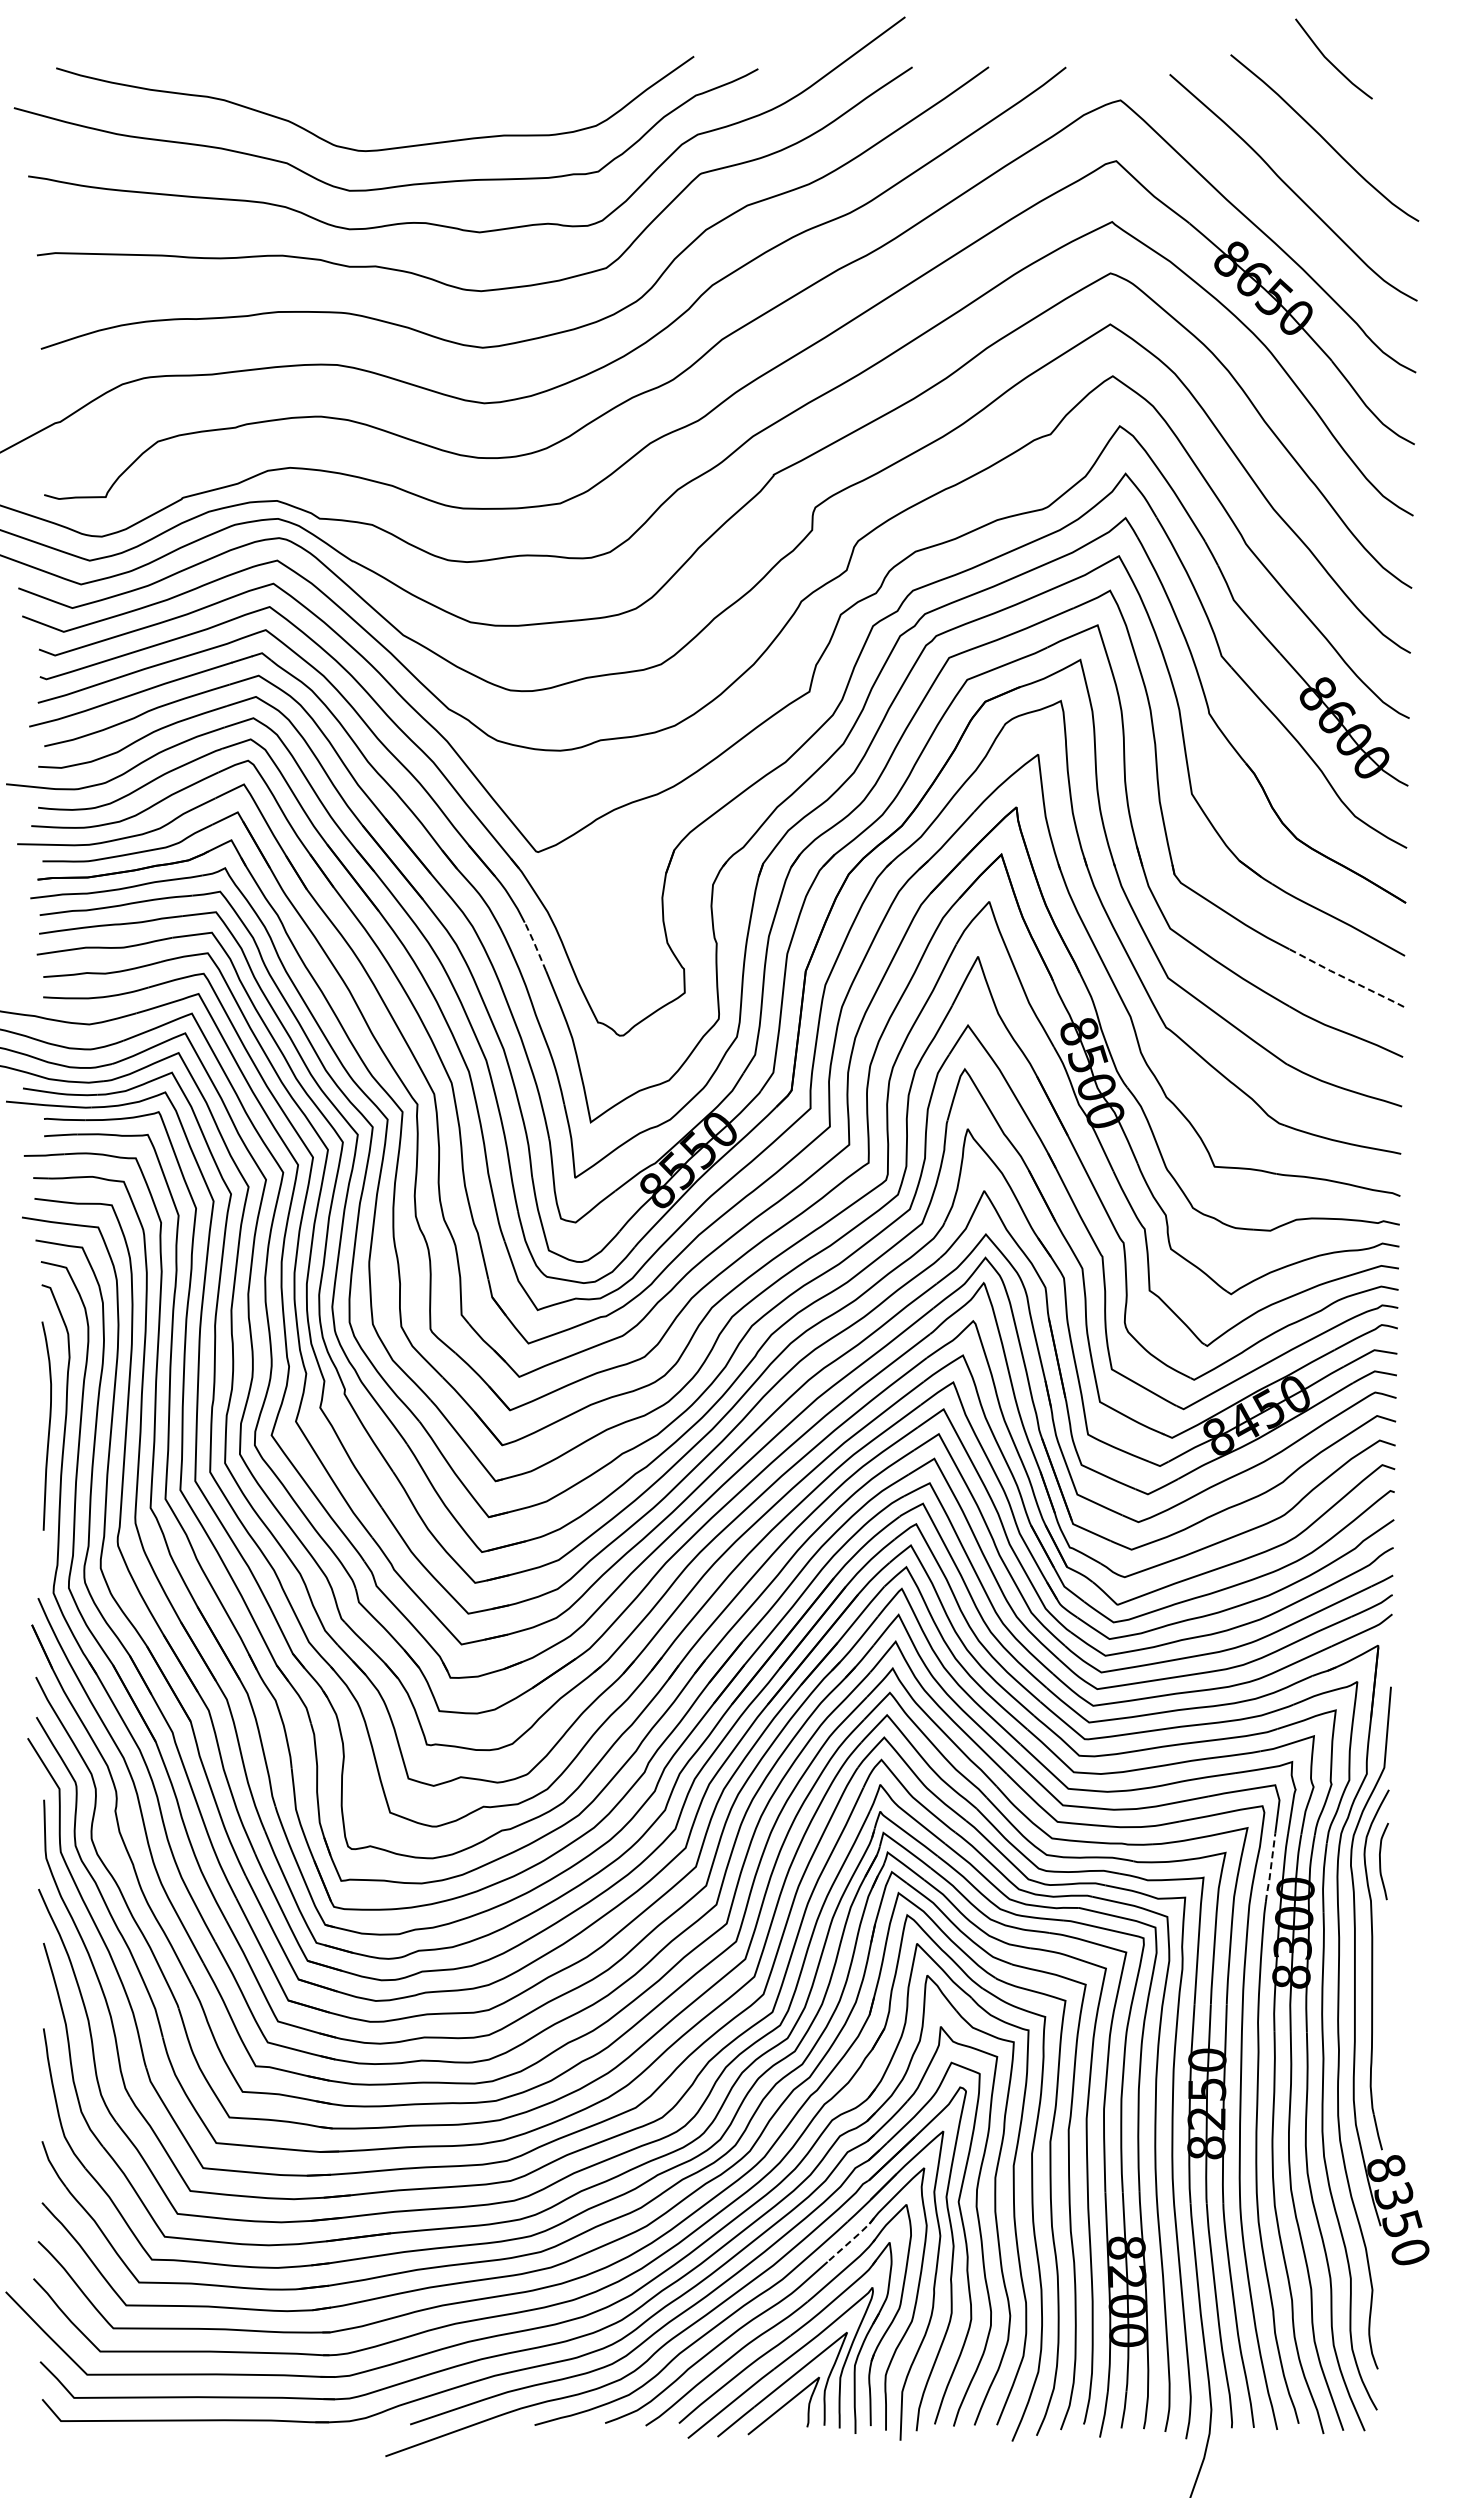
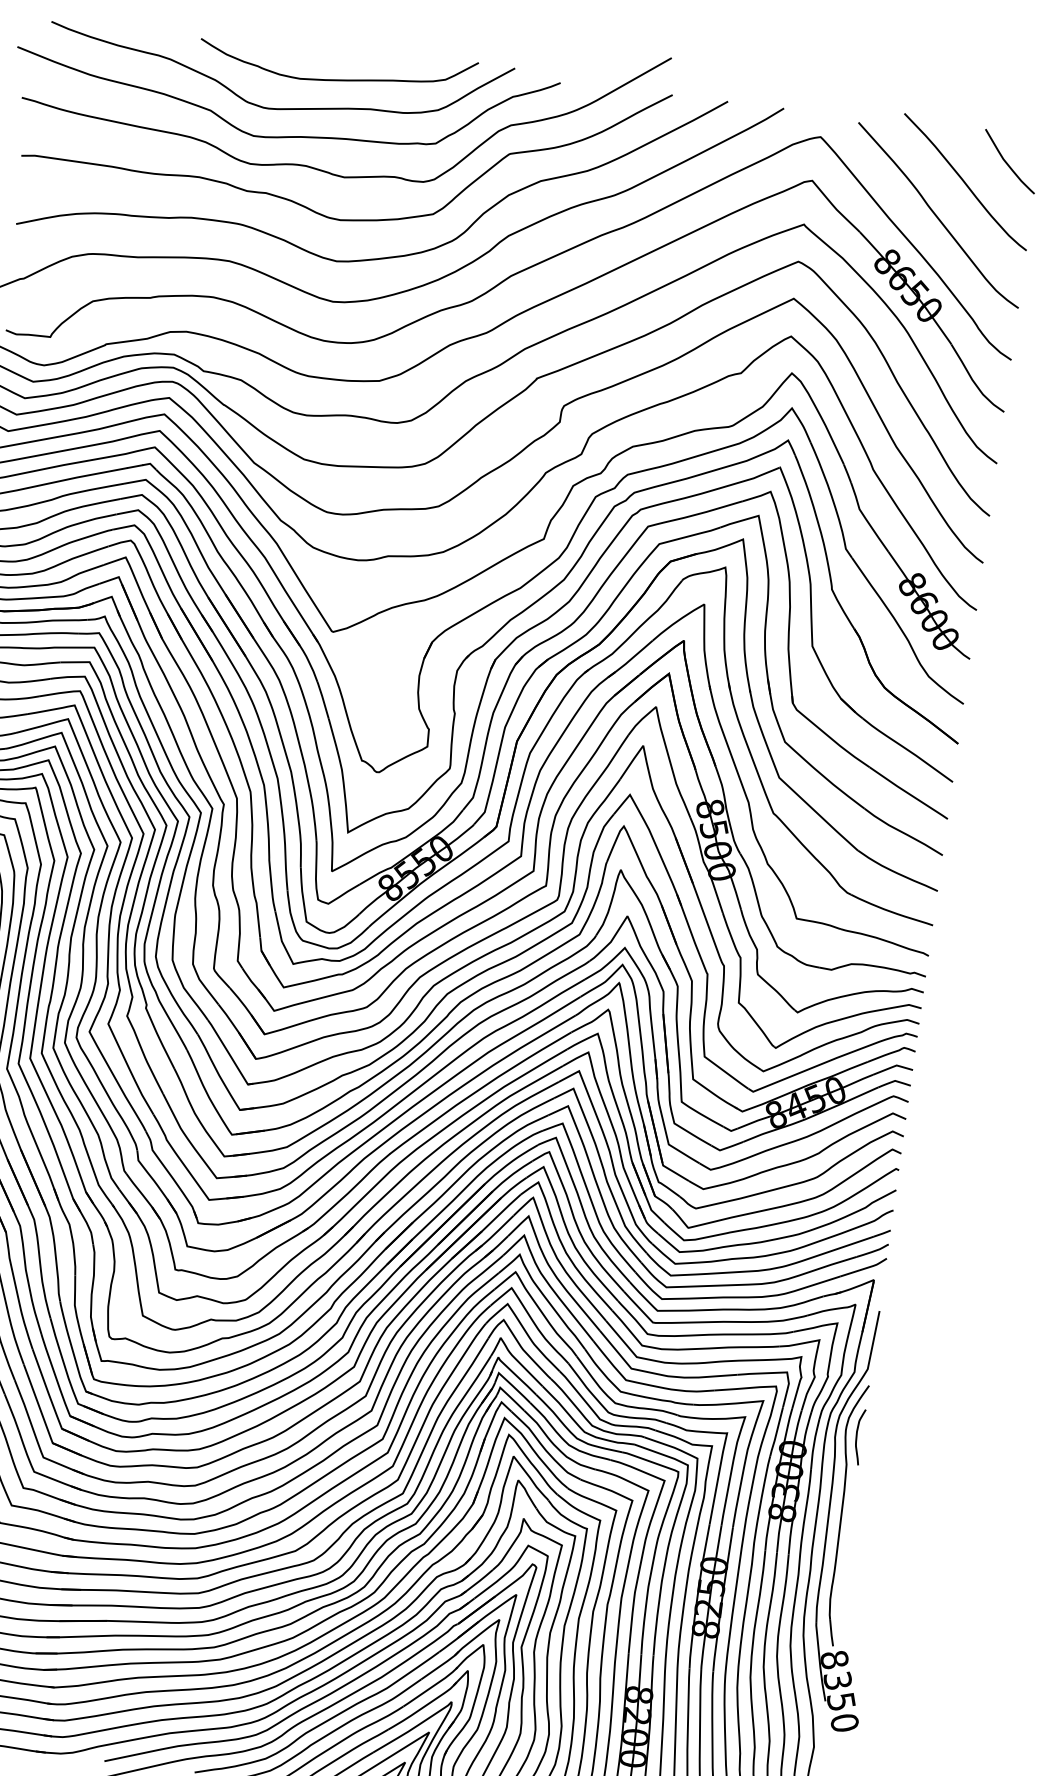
curve: (1330, 61) -> (1007, 163), moved
curve: (453, 100) -> (336, 79), added
line: (535, 945) -> (323, 699), dashed -> solid
line: (1347, 978) -> (909, 793), dashed -> solid
line: (1270, 1868) -> (776, 1432), dashed -> solid
line: (852, 2240) -> (441, 1666), dashed -> solid

